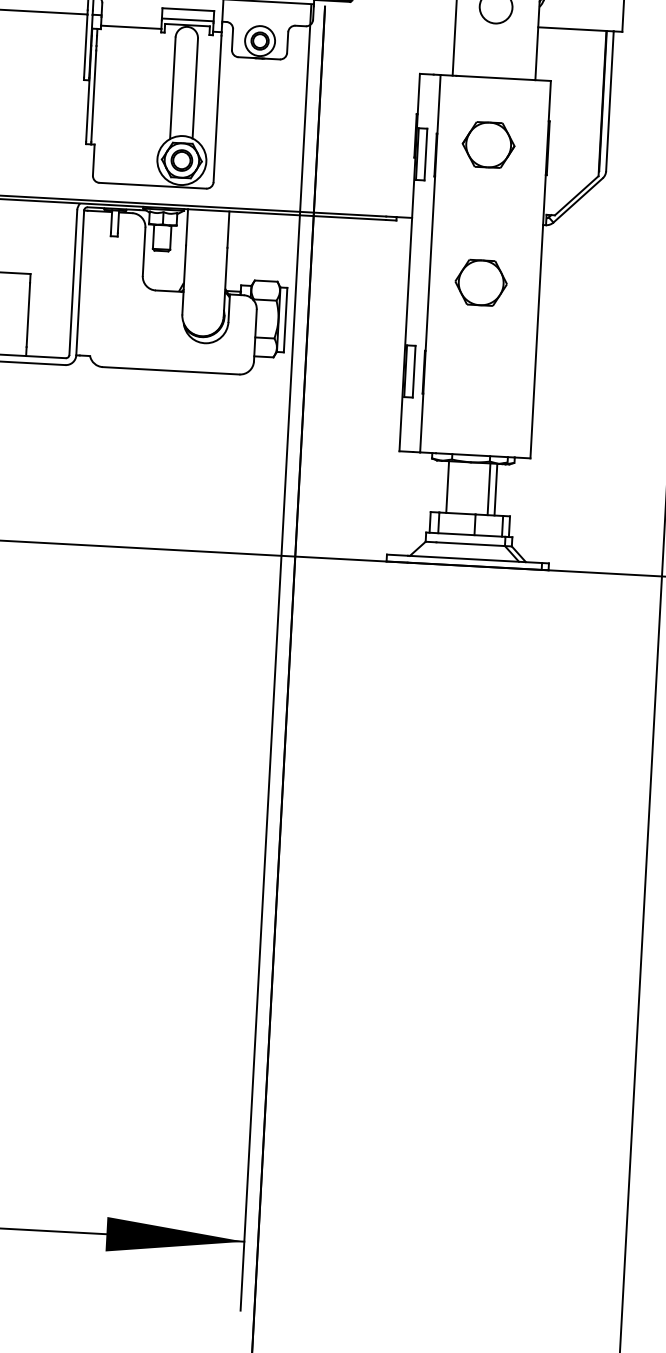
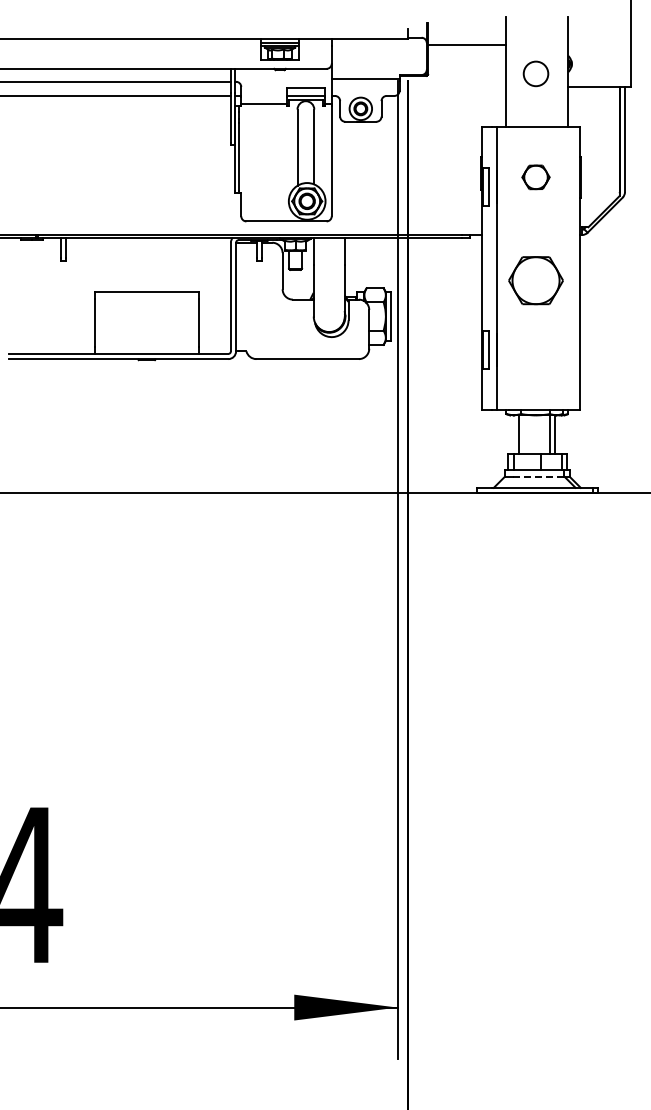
part: (487, 145) -> (535, 177), size x0.7
part: (480, 282) -> (535, 280), size x1.4
line: (470, 543) -> (538, 476), solid -> dashed

